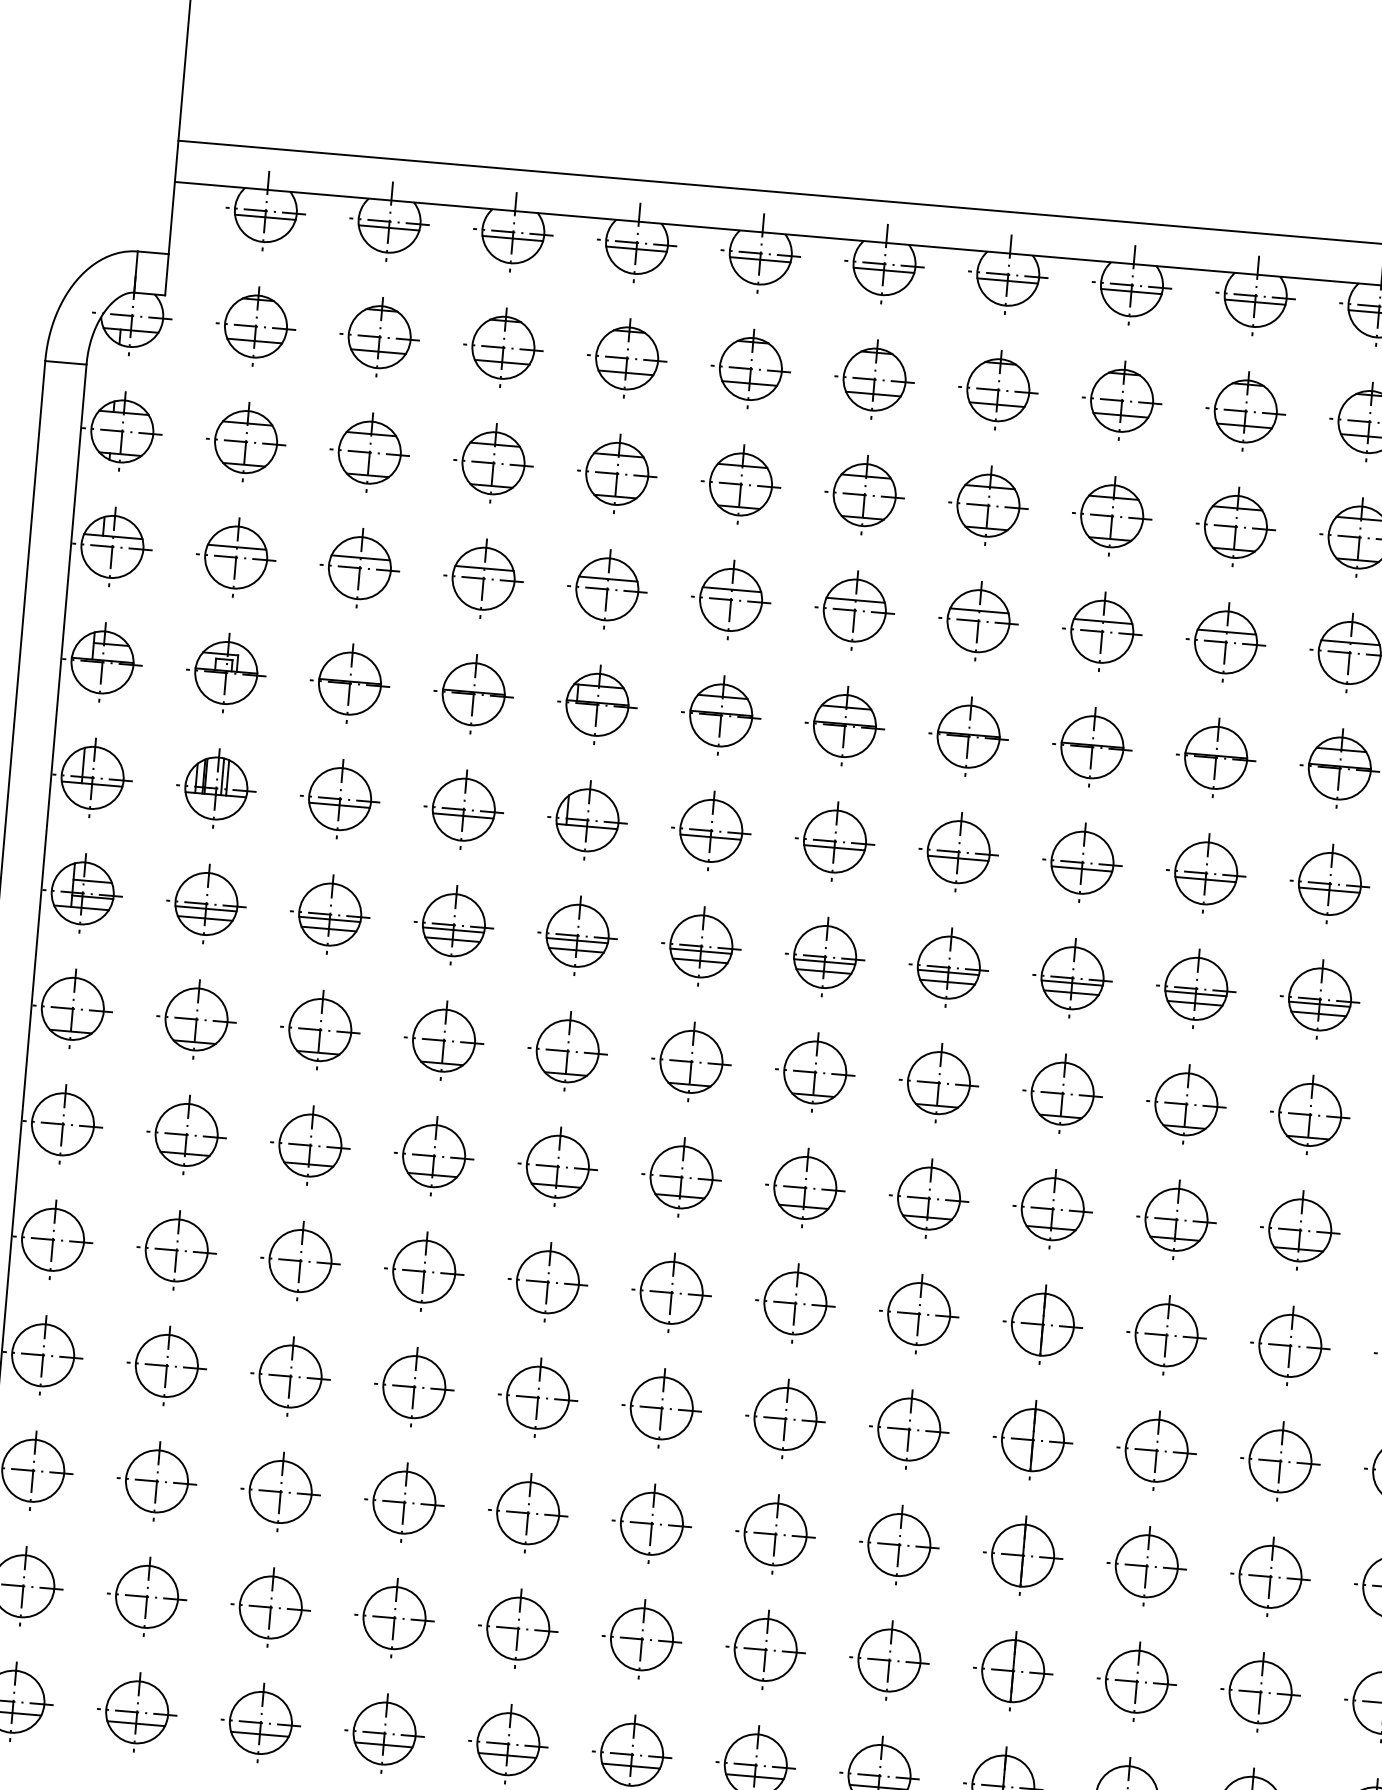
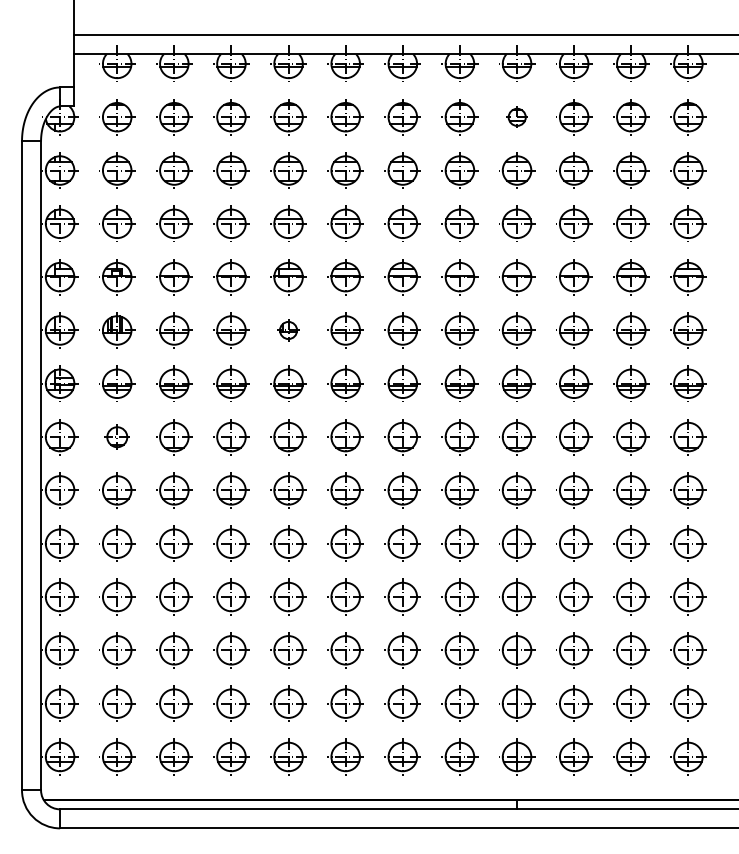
part: (1123, 401) -> (517, 117), size x0.6
part: (587, 820) -> (288, 330), size x0.6
part: (197, 1020) -> (117, 437), size x0.7

